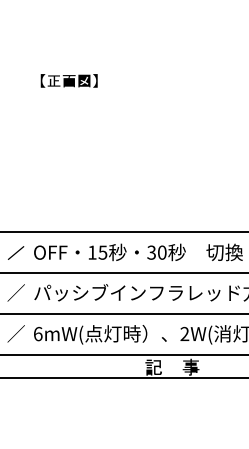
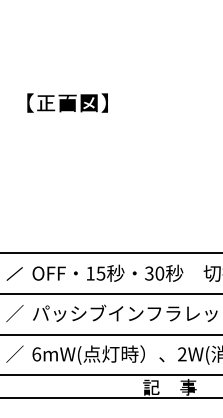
part: (68, 80) -> (66, 102), size x1.43

